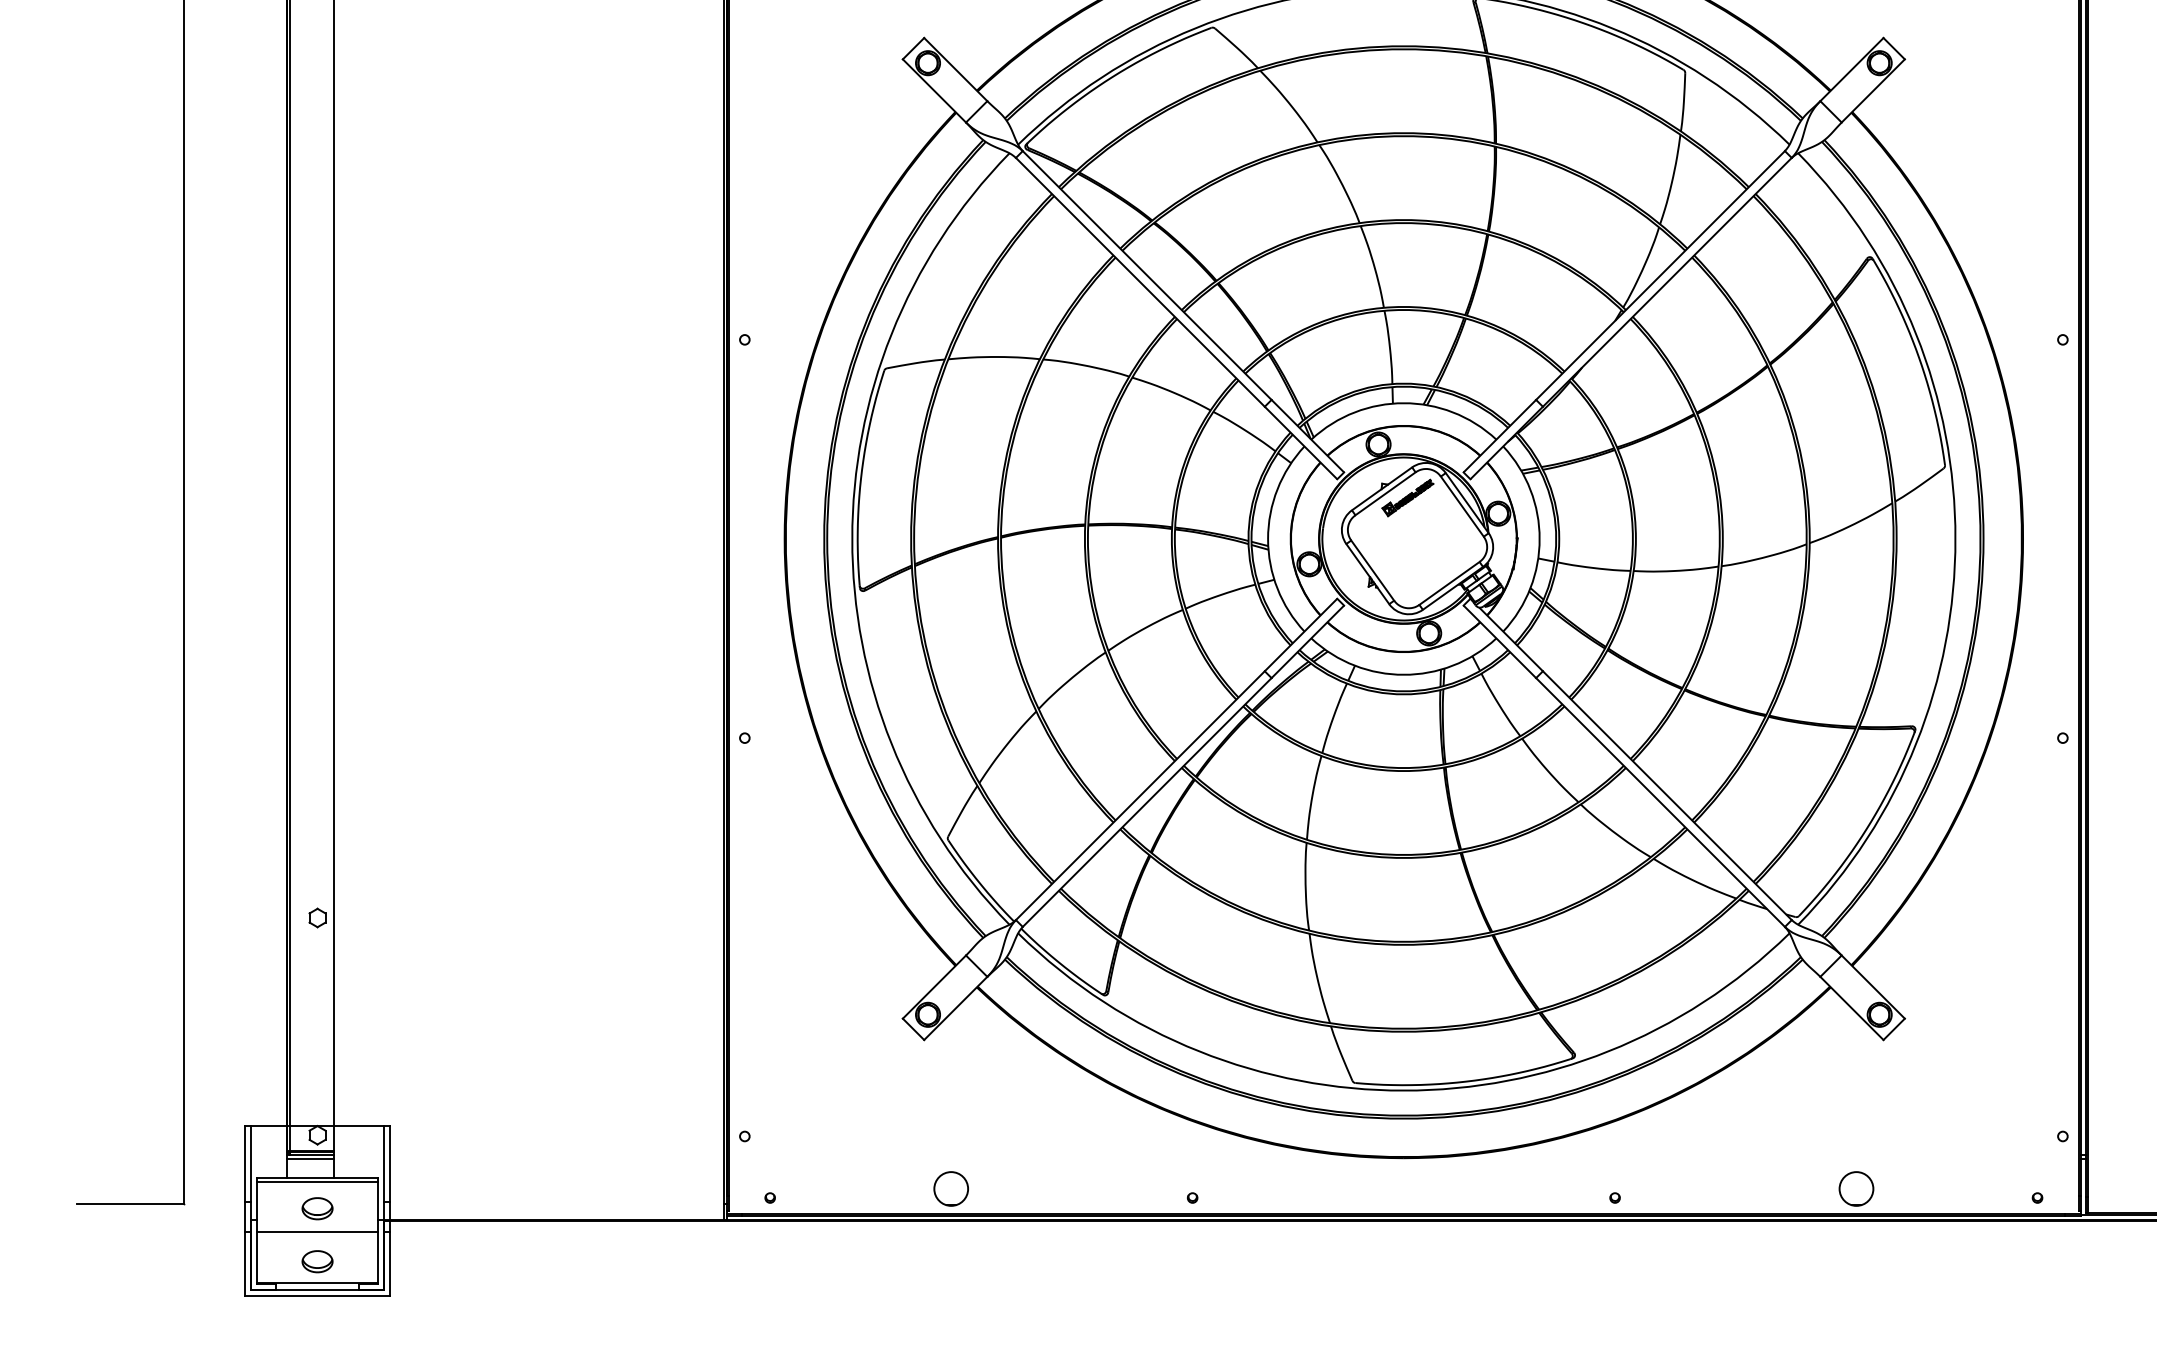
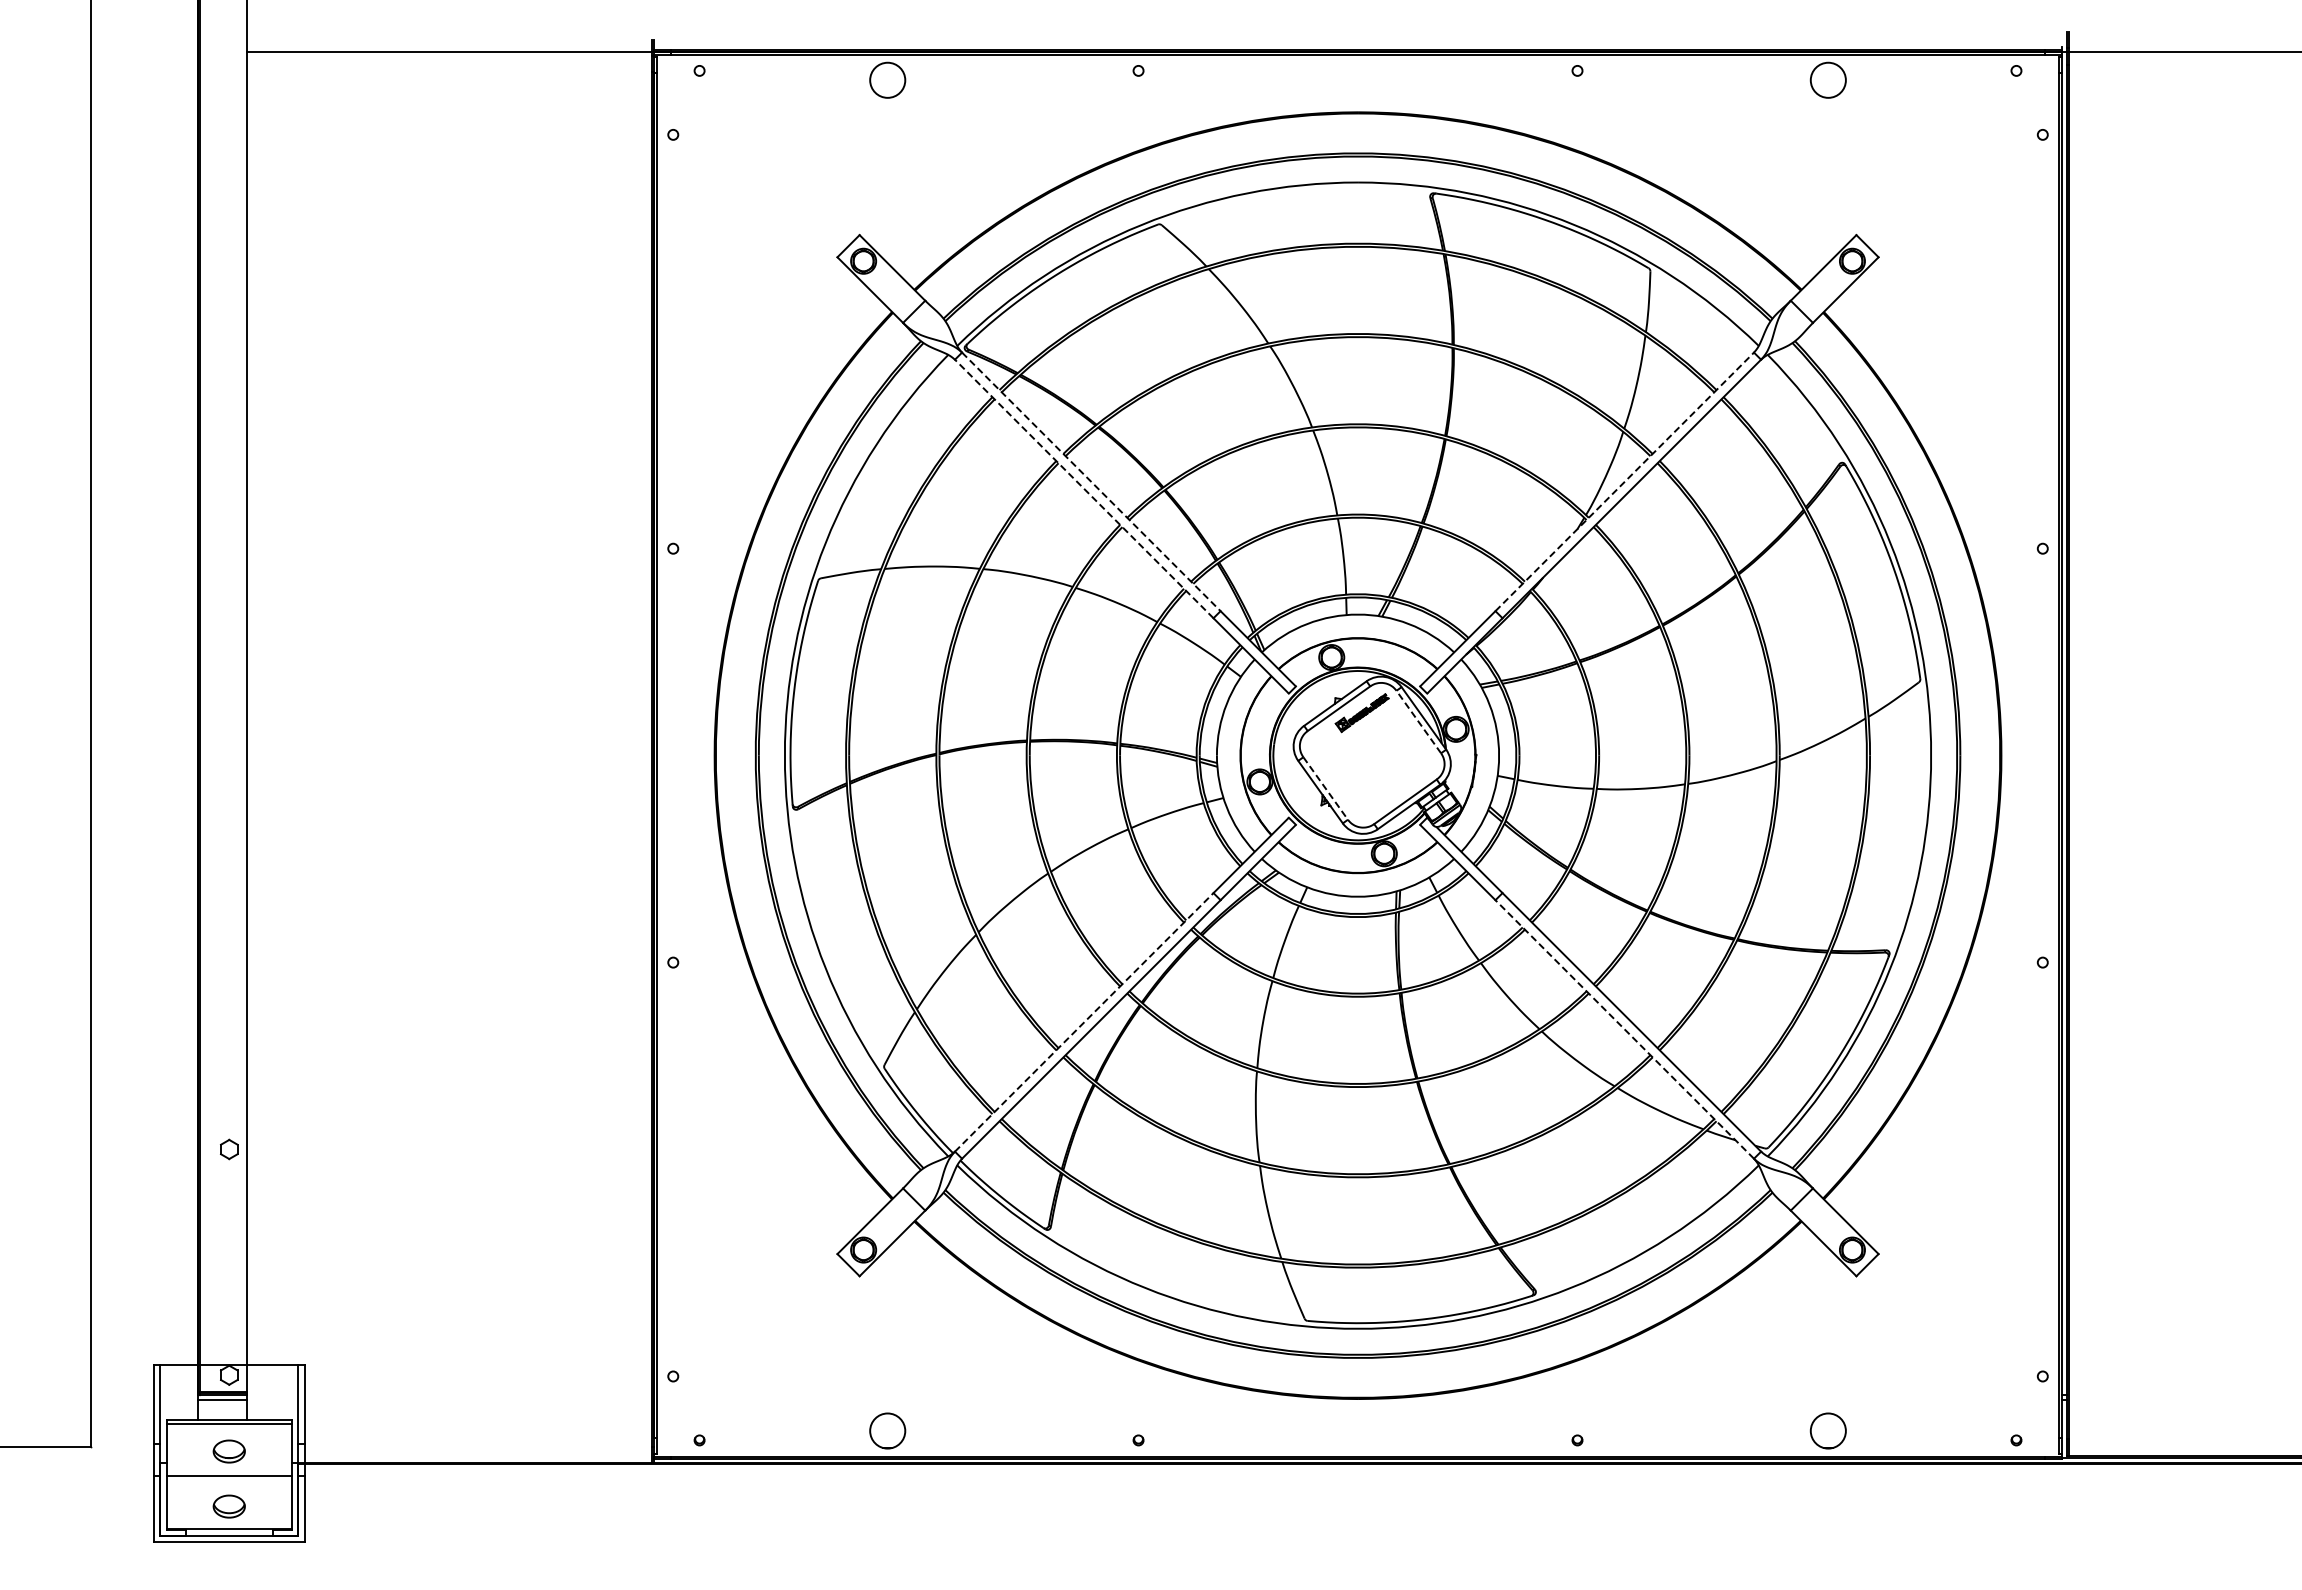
line: (1147, 275) -> (1091, 481), solid -> dashed
line: (1660, 275) -> (1624, 481), solid -> dashed
line: (1140, 281) -> (1084, 488), solid -> dashed
line: (1462, 506) -> (1418, 721), solid -> dashed
line: (1372, 570) -> (1325, 788), solid -> dashed
line: (1140, 795) -> (1084, 1022), solid -> dashed
line: (1660, 802) -> (1624, 1029), solid -> dashed

